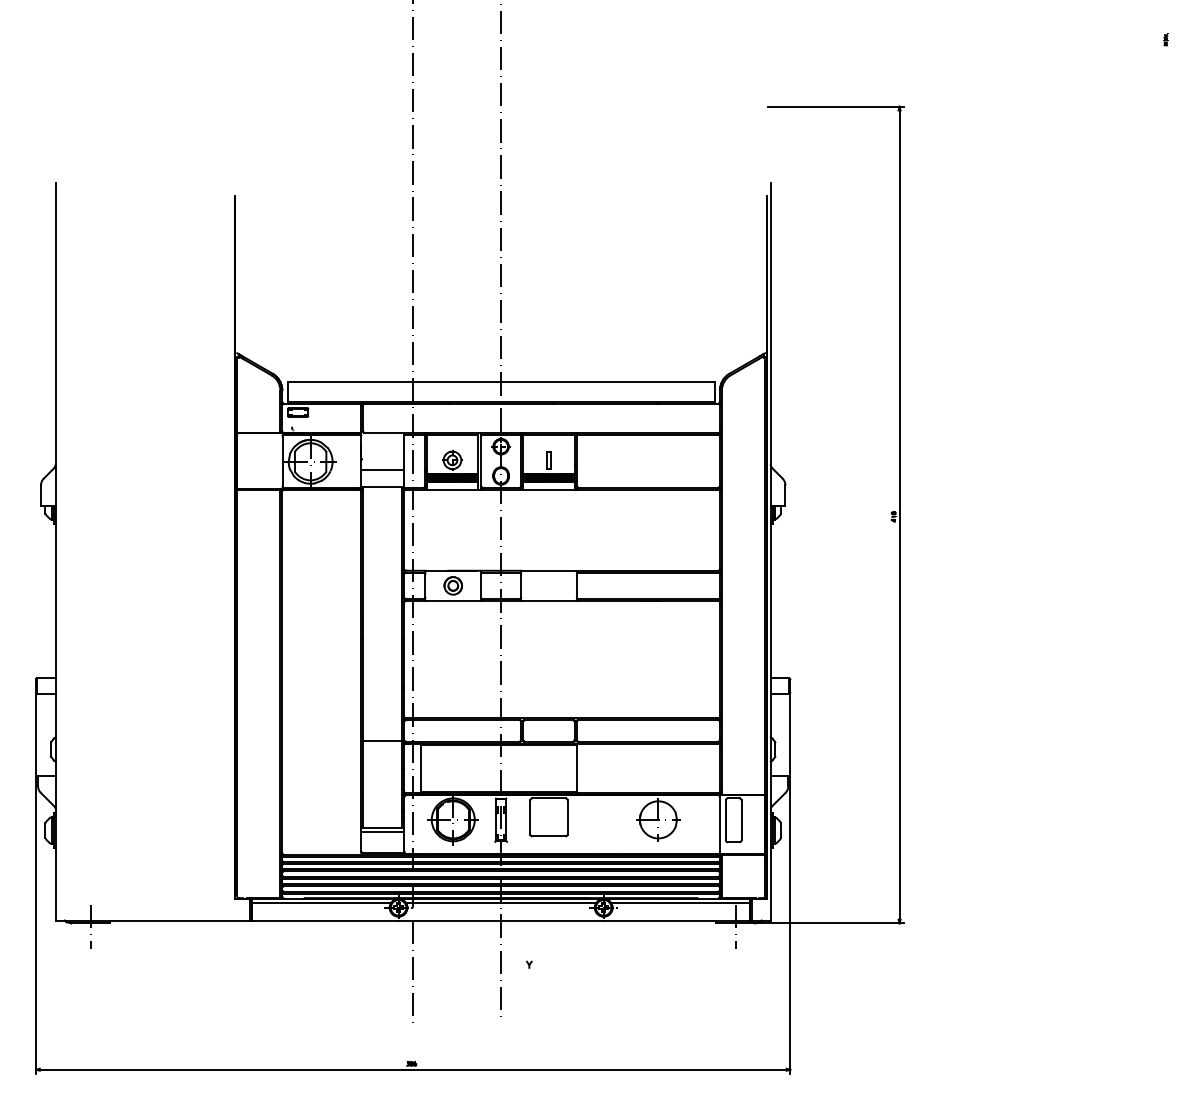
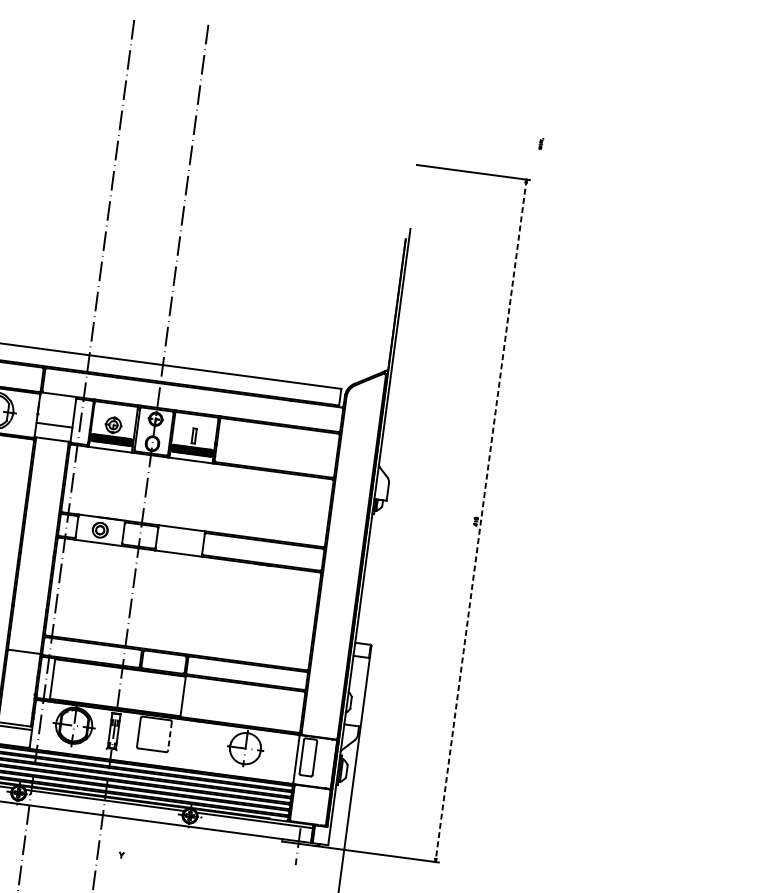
part: (1165, 39) -> (540, 143), moved
line: (899, 515) -> (480, 521), solid -> dashed
line: (567, 817) -> (169, 736), solid -> dashed

